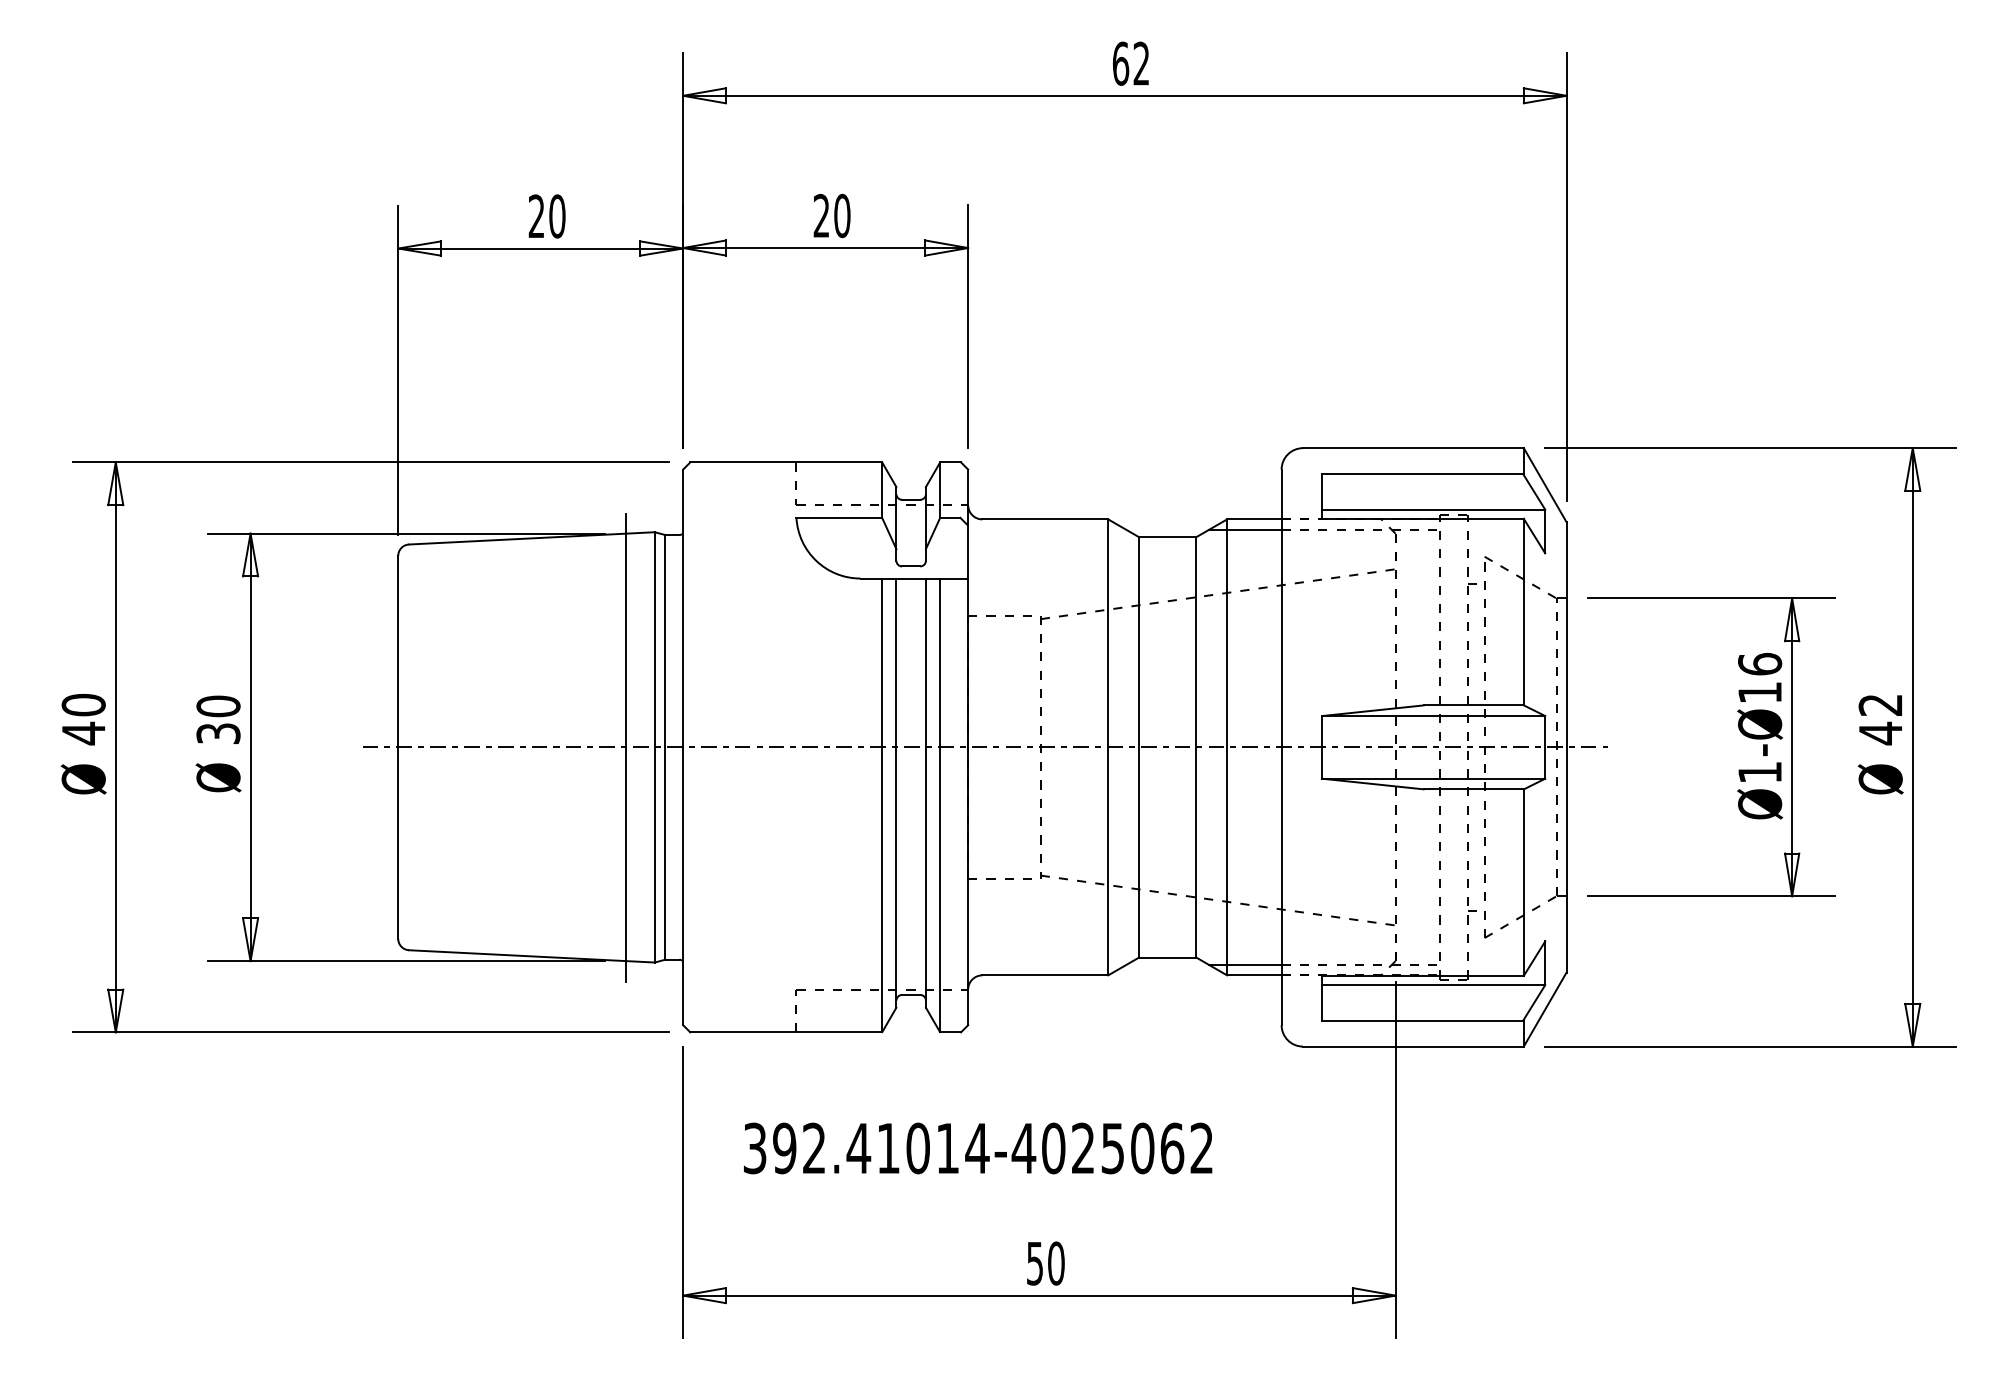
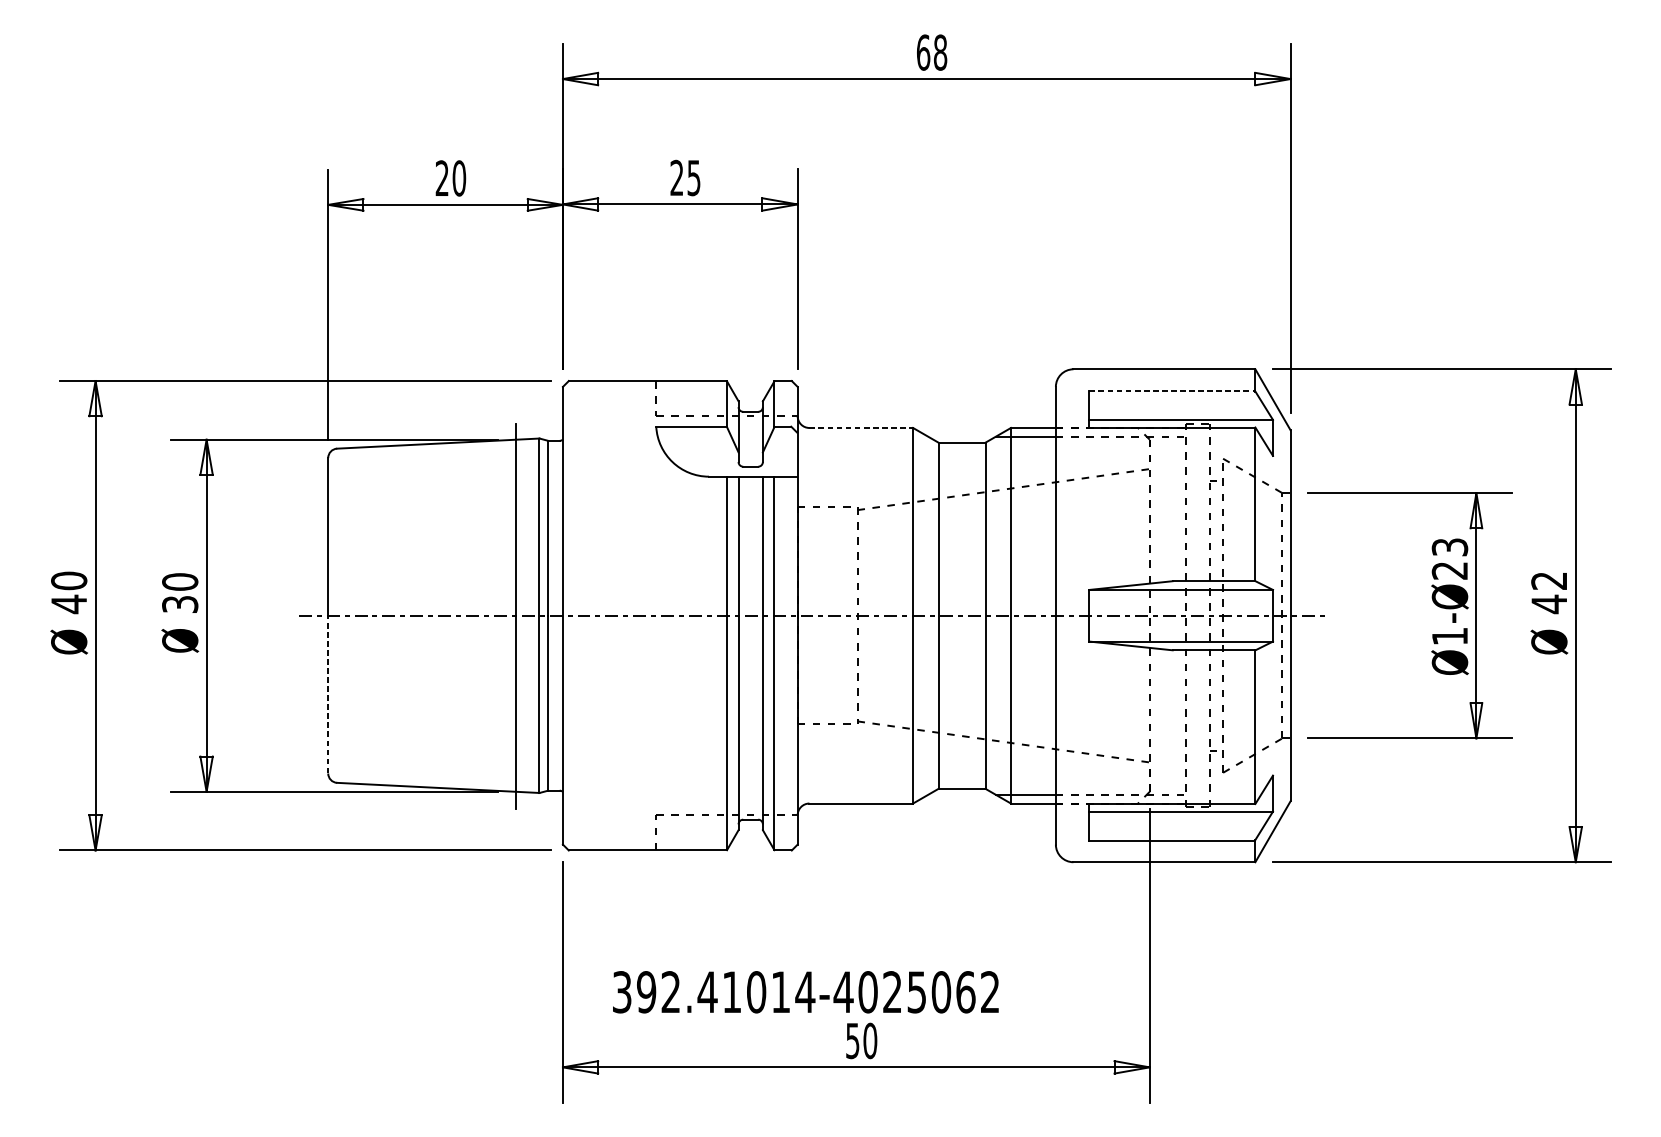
text: (1141, 63) -> (940, 52), 62 -> 68
text: (842, 215) -> (694, 177), 20 -> 25
line: (1423, 474) -> (1172, 390), solid -> dashed
line: (1045, 519) -> (861, 428), solid -> dashed
text: (1760, 677) -> (1450, 558), Ø1-Ø16 -> Ø1-Ø23
line: (398, 843) -> (328, 694), solid -> dashed
text: (978, 1148) -> (806, 992), moved

